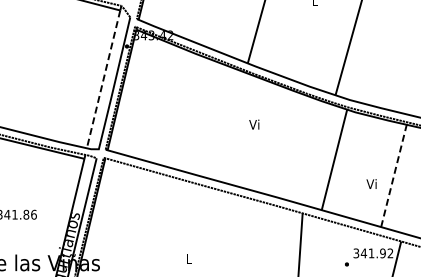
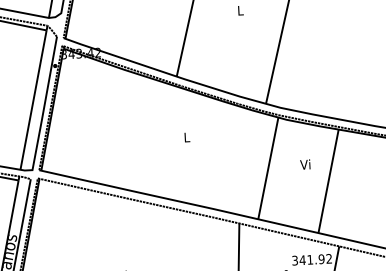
line: (103, 79) -> (33, 100), dashed -> solid
text: (254, 124) -> (186, 137), Vi -> L
line: (393, 175) -> (328, 180), dashed -> solid
text: (371, 183) -> (305, 164), moved

